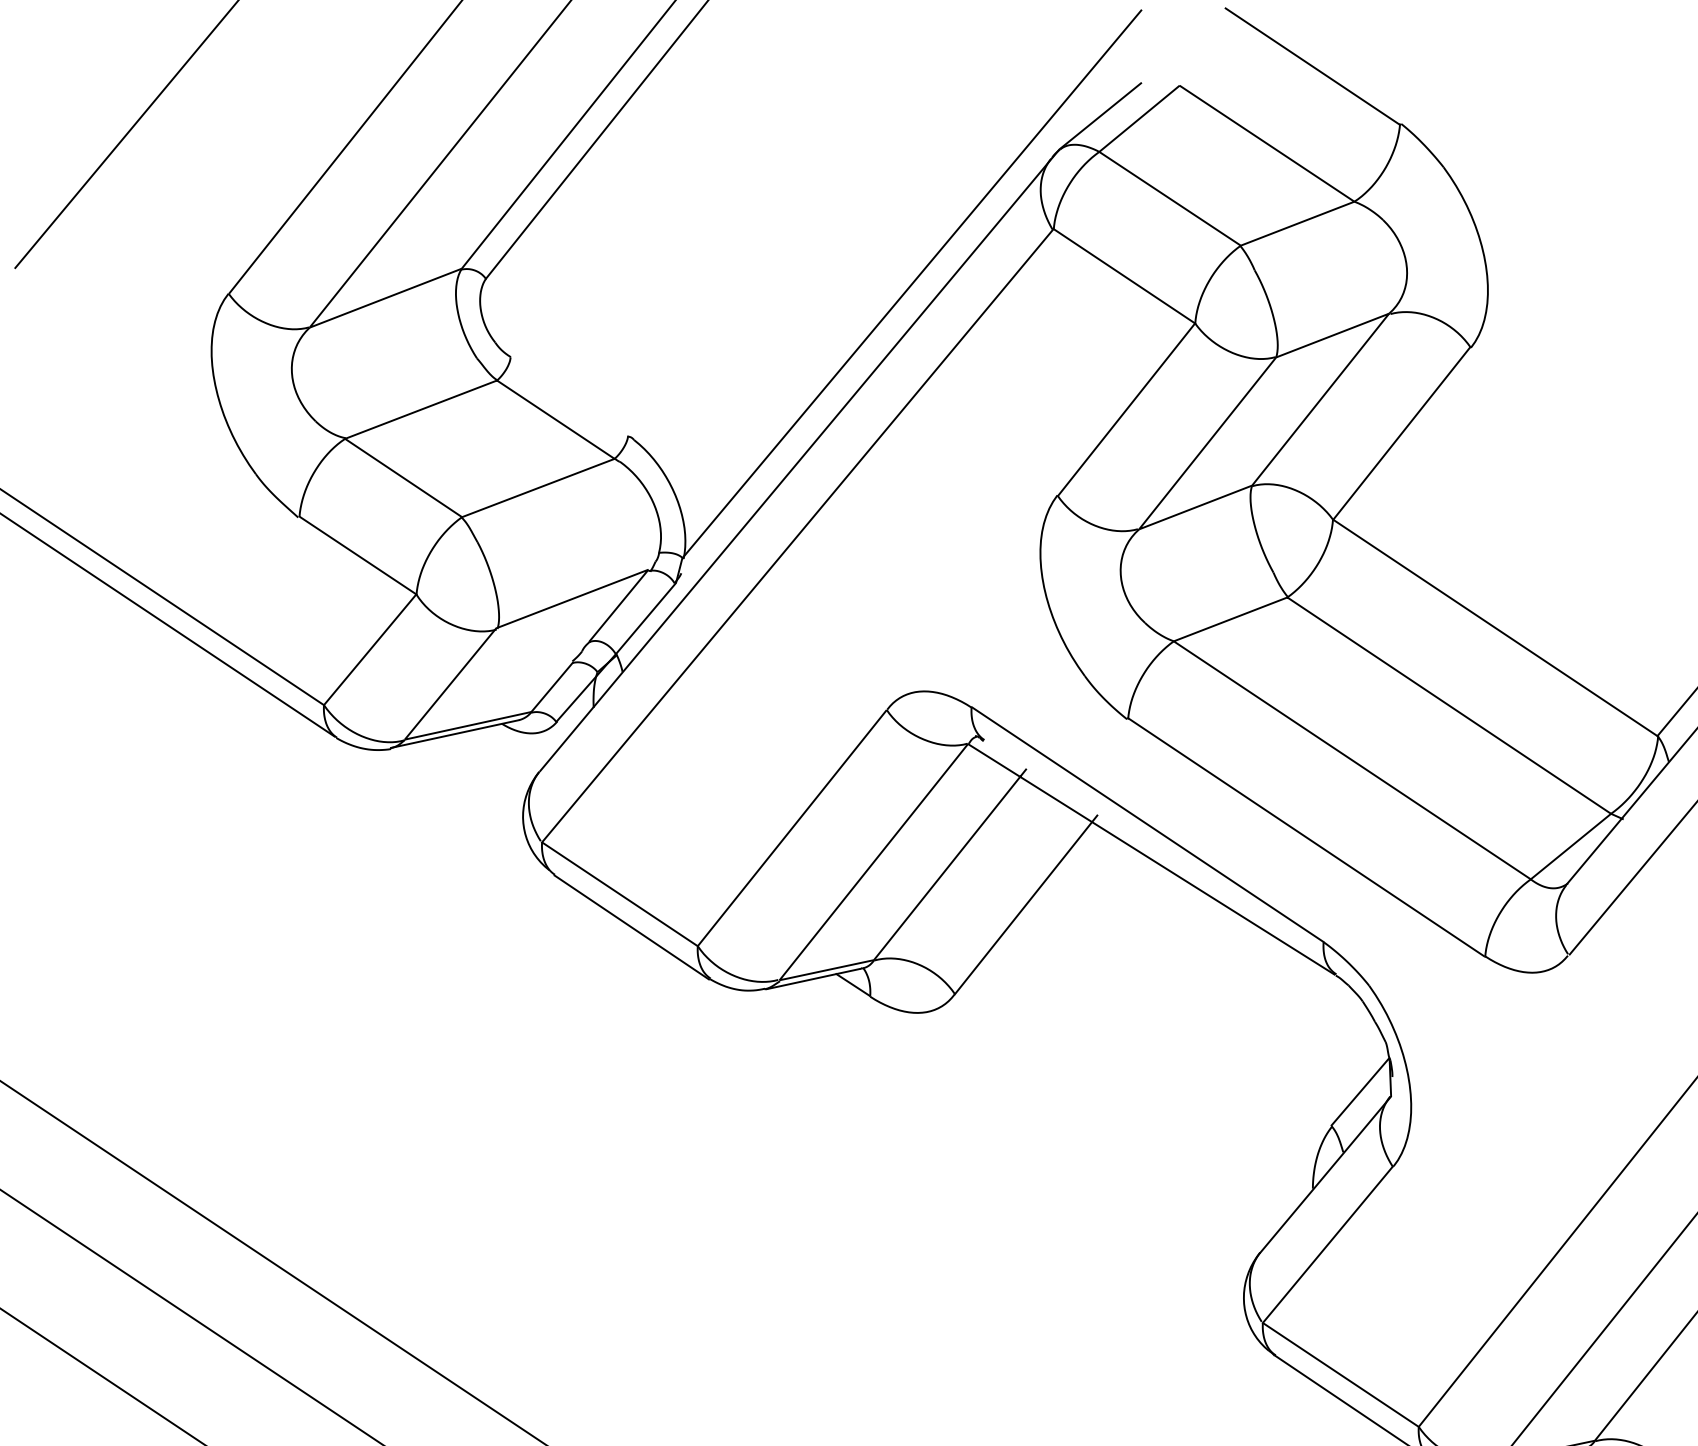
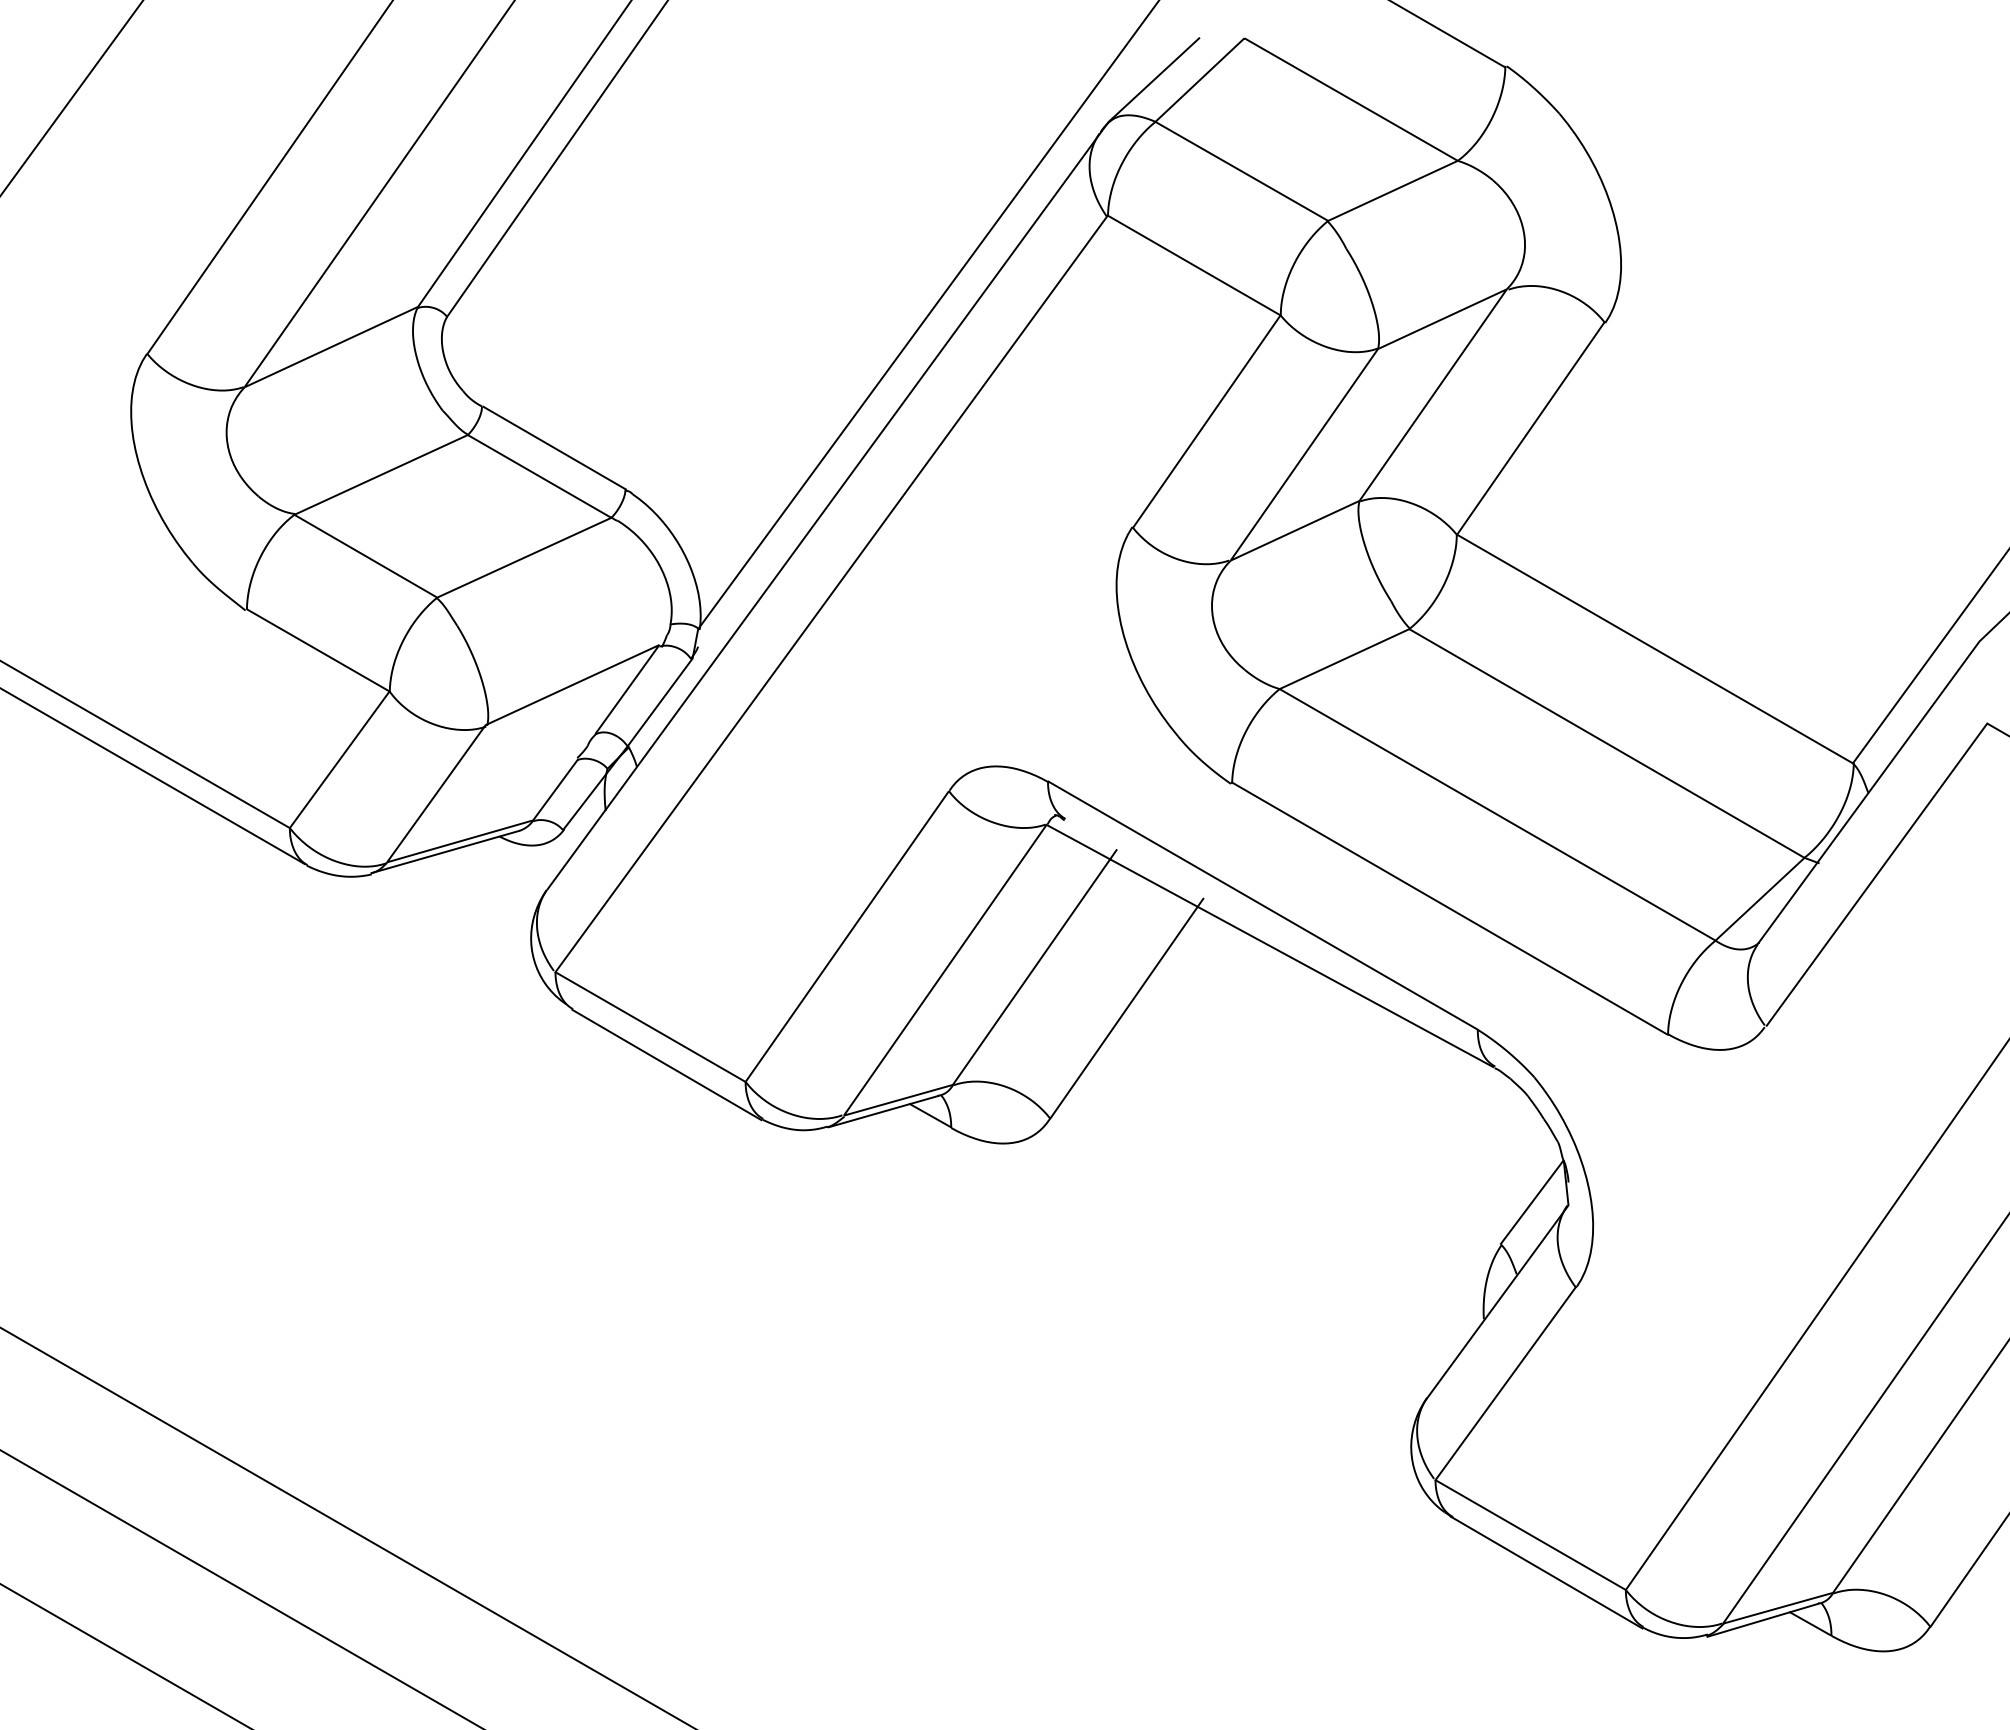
line: (570, 395) -> (554, 447), added

